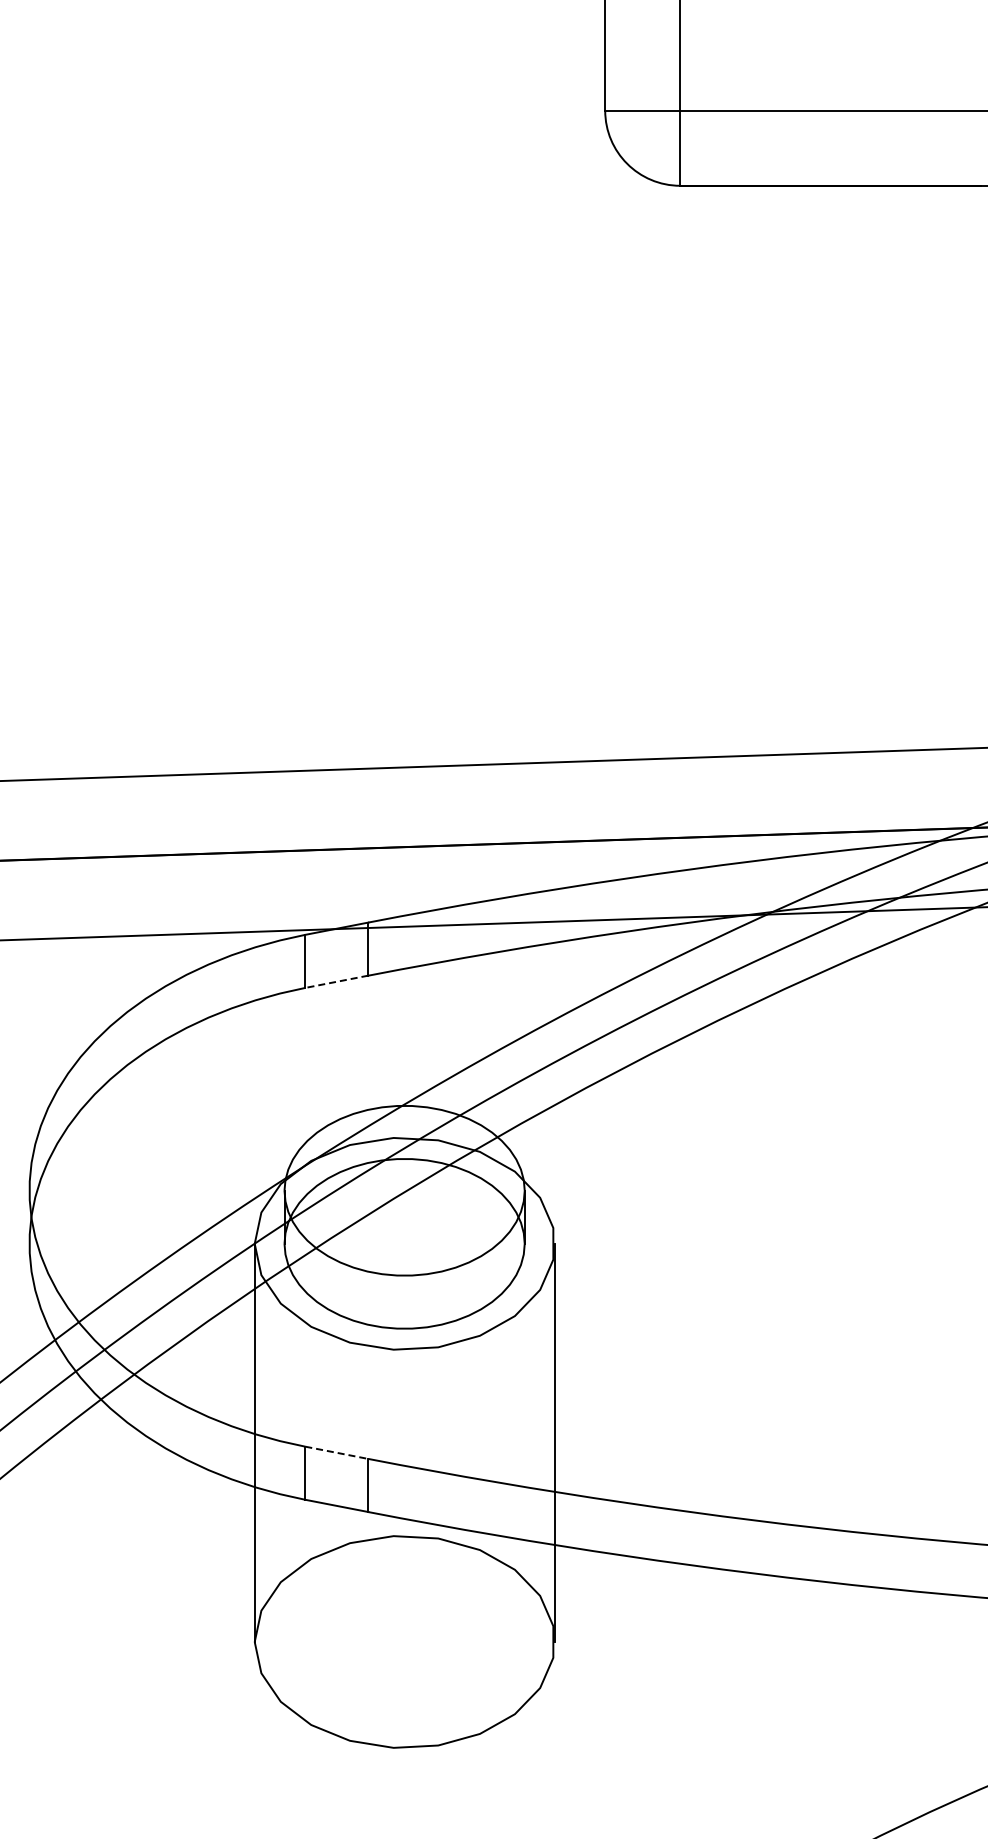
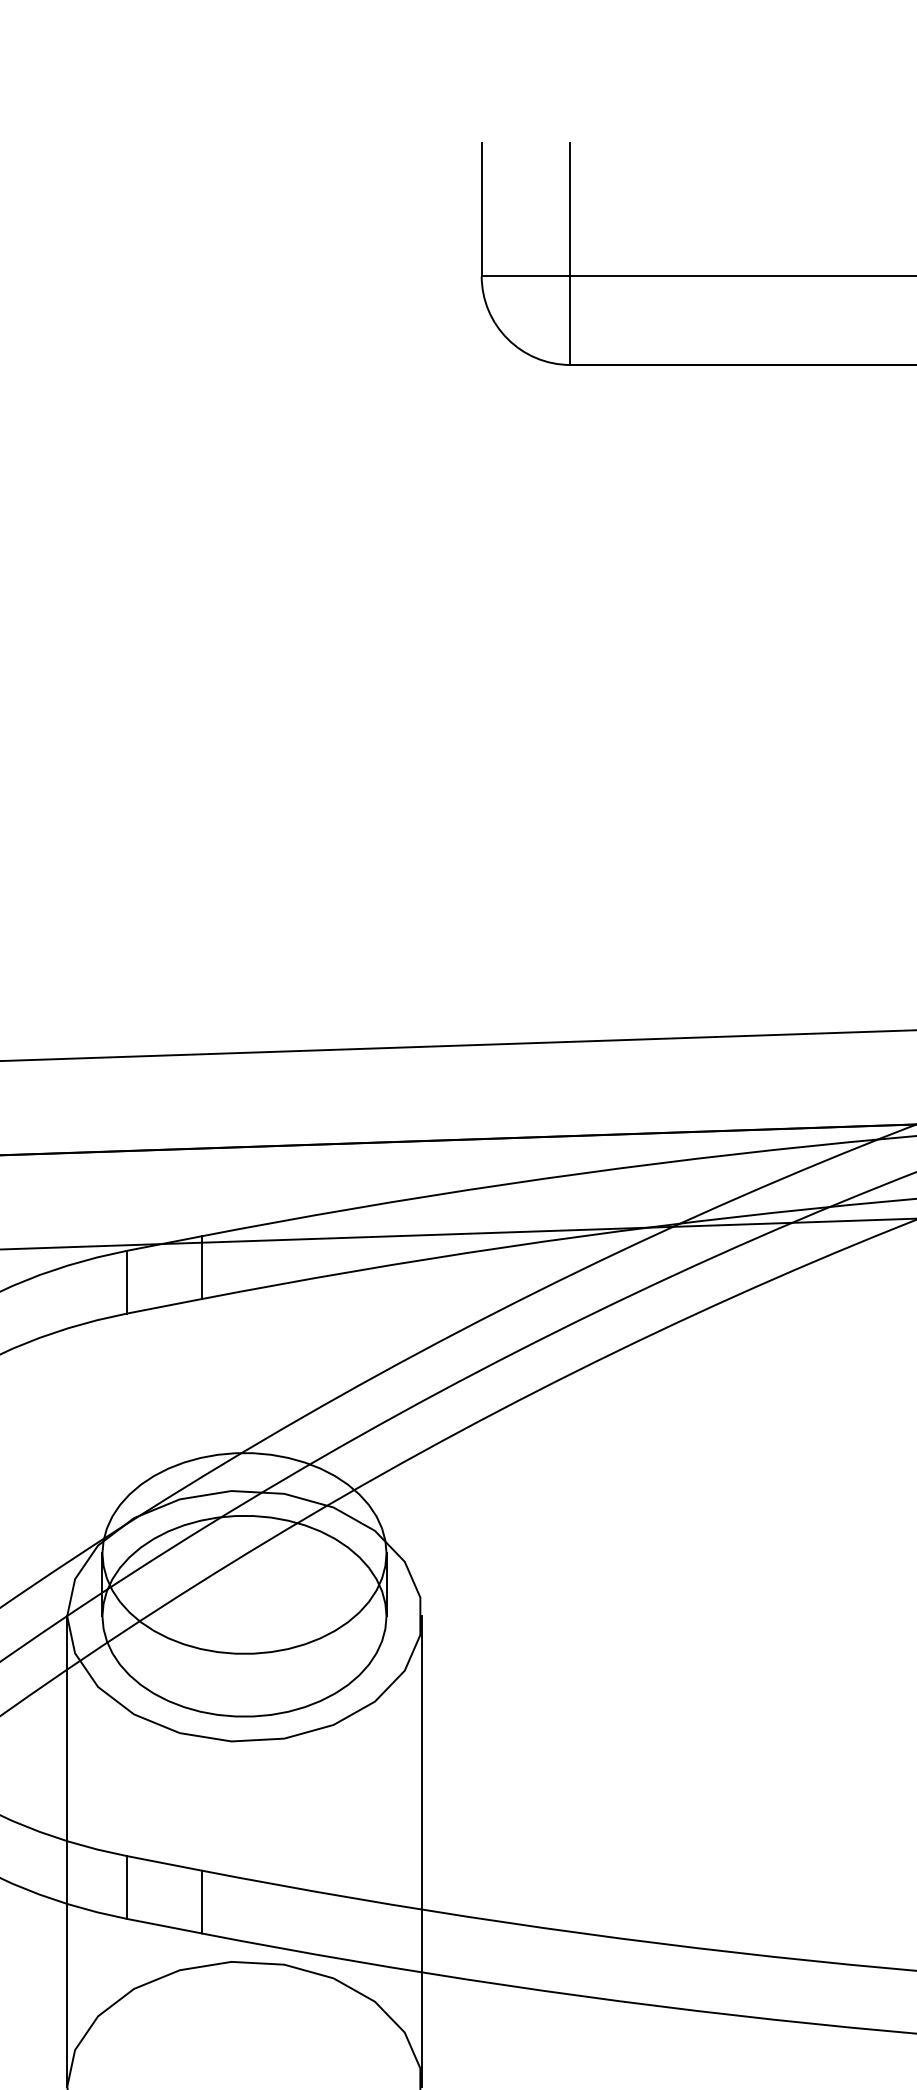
line: (336, 981) -> (163, 1305), dashed -> solid
line: (337, 1452) -> (165, 1862), dashed -> solid

